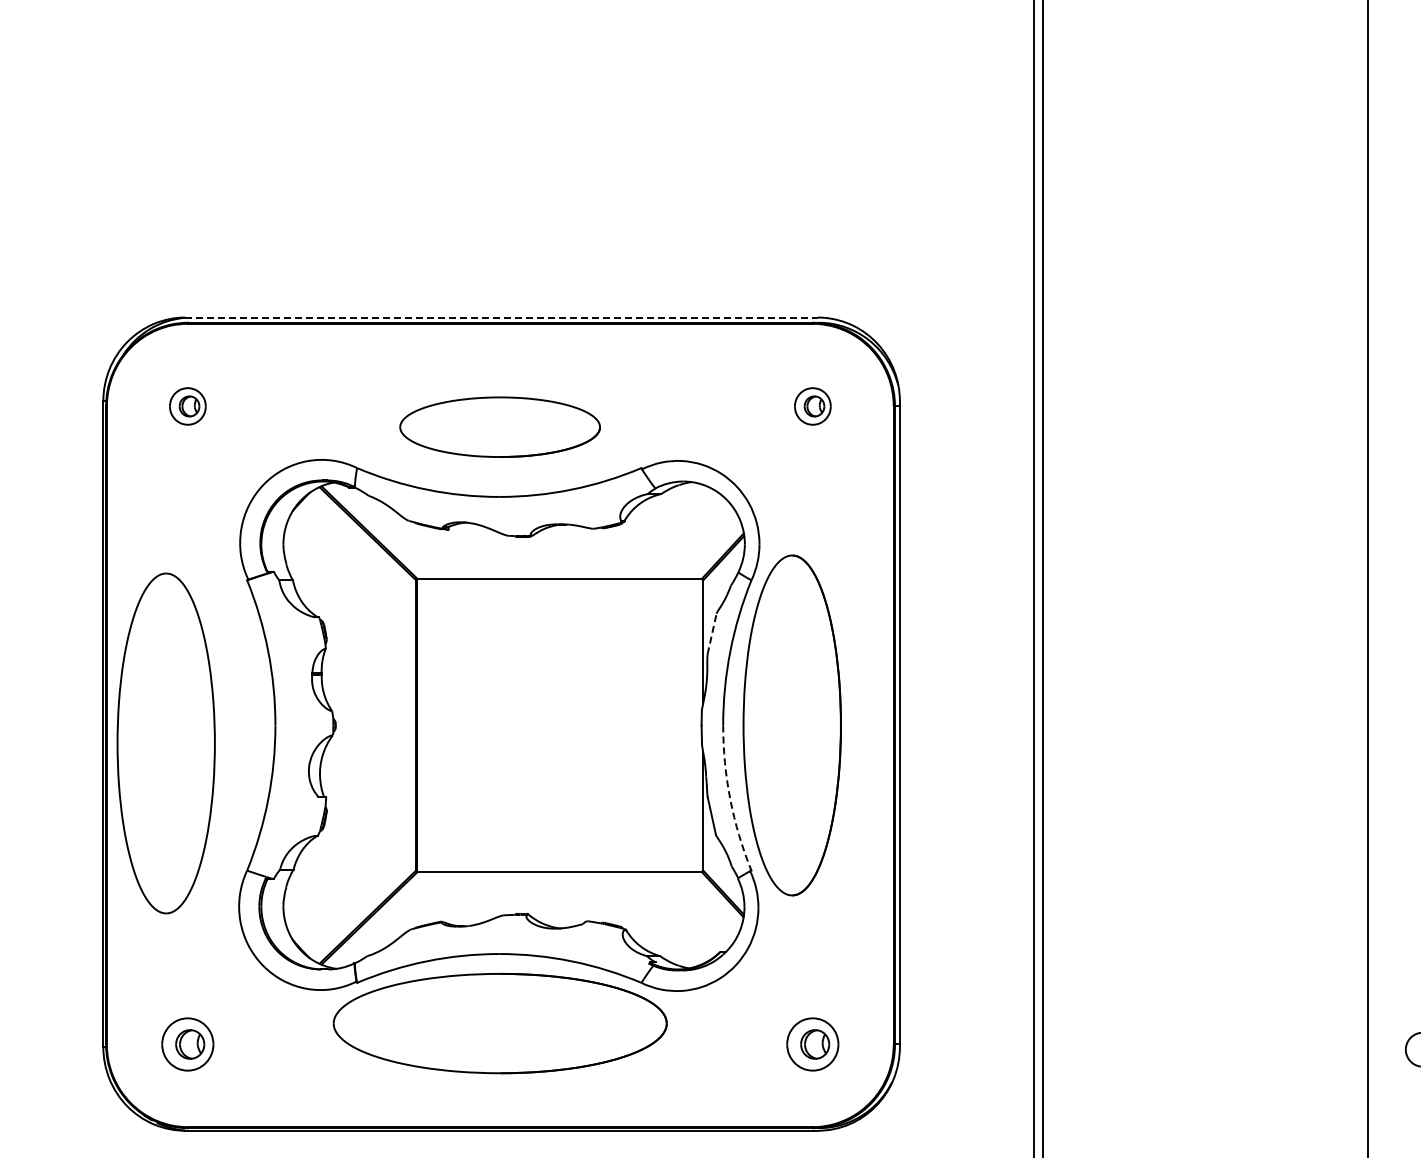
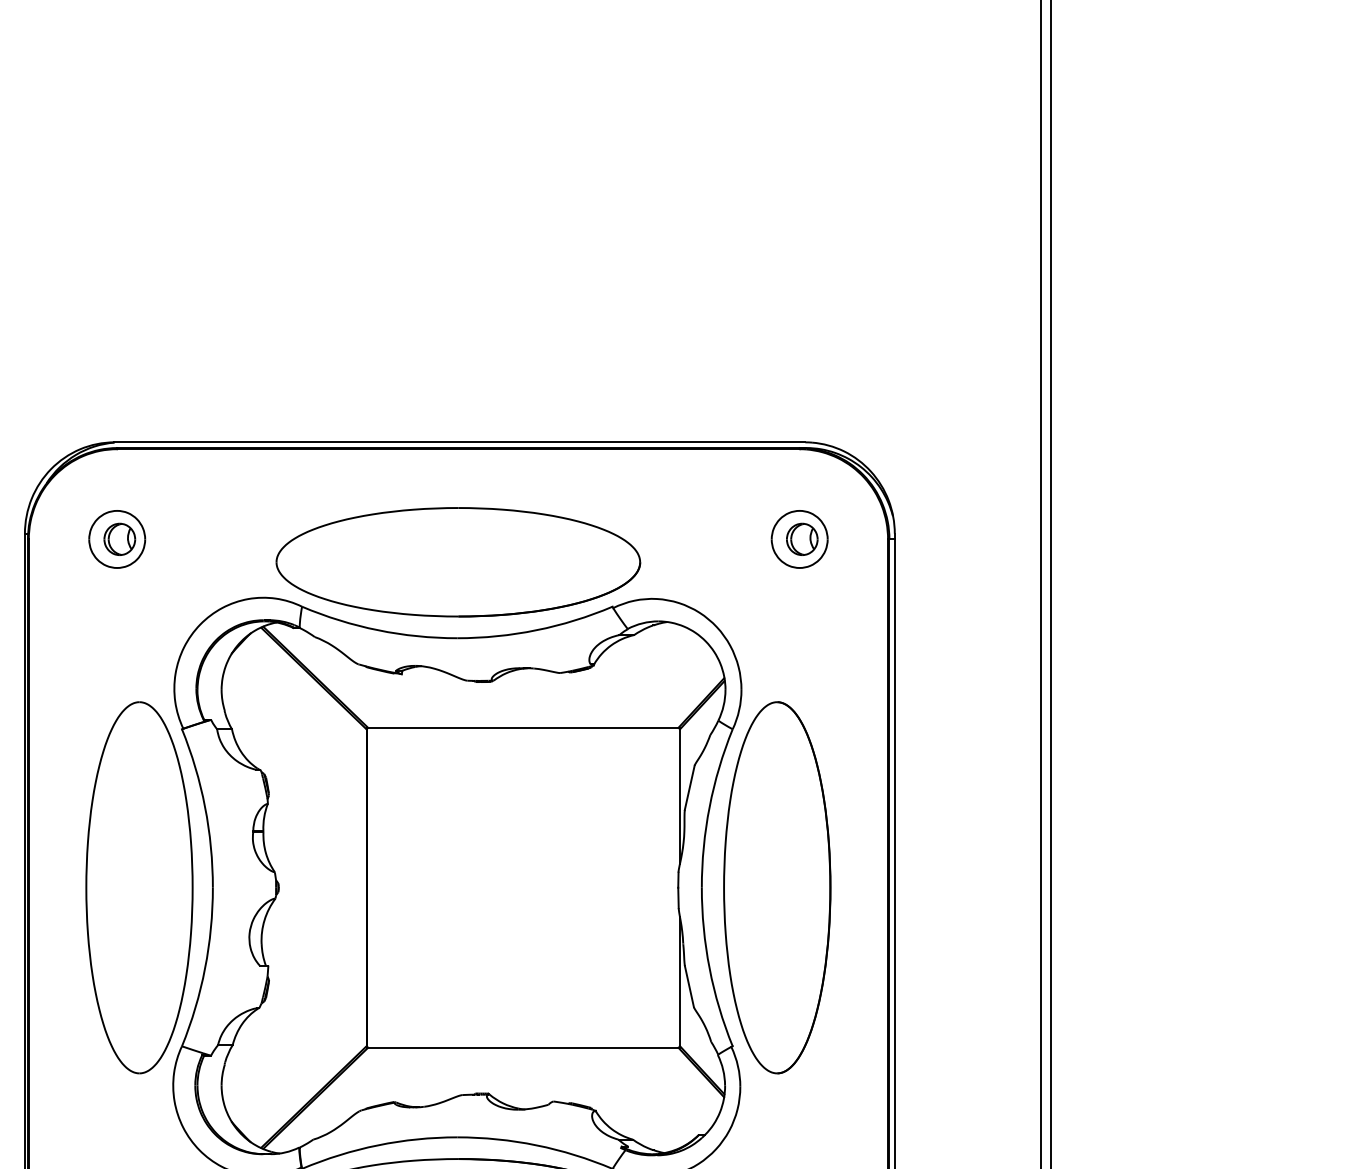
line: (502, 317) -> (460, 442), dashed -> solid
part: (187, 406) -> (116, 539), size x1.43
part: (812, 406) -> (799, 539), size x1.43
part: (499, 426) -> (457, 561), size x1.67
line: (712, 633) -> (690, 787), dashed -> solid
part: (165, 743) -> (138, 887), moved
arc: (730, 799) -> (709, 968), dashed -> solid

